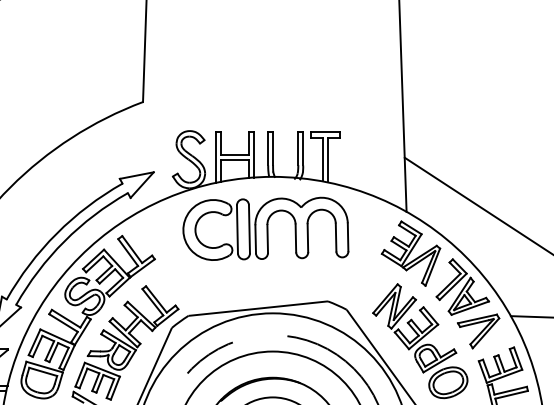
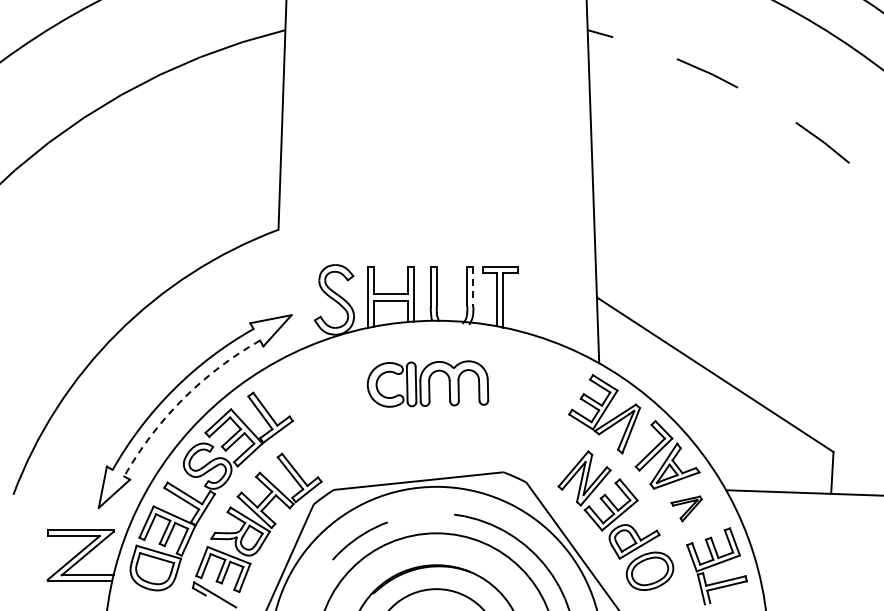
line: (303, 149) -> (473, 287), solid -> dashed
part: (265, 228) -> (427, 383), size x0.6
arc: (64, 241) -> (182, 399), solid -> dashed
part: (478, 331) -> (686, 508), size x0.6

